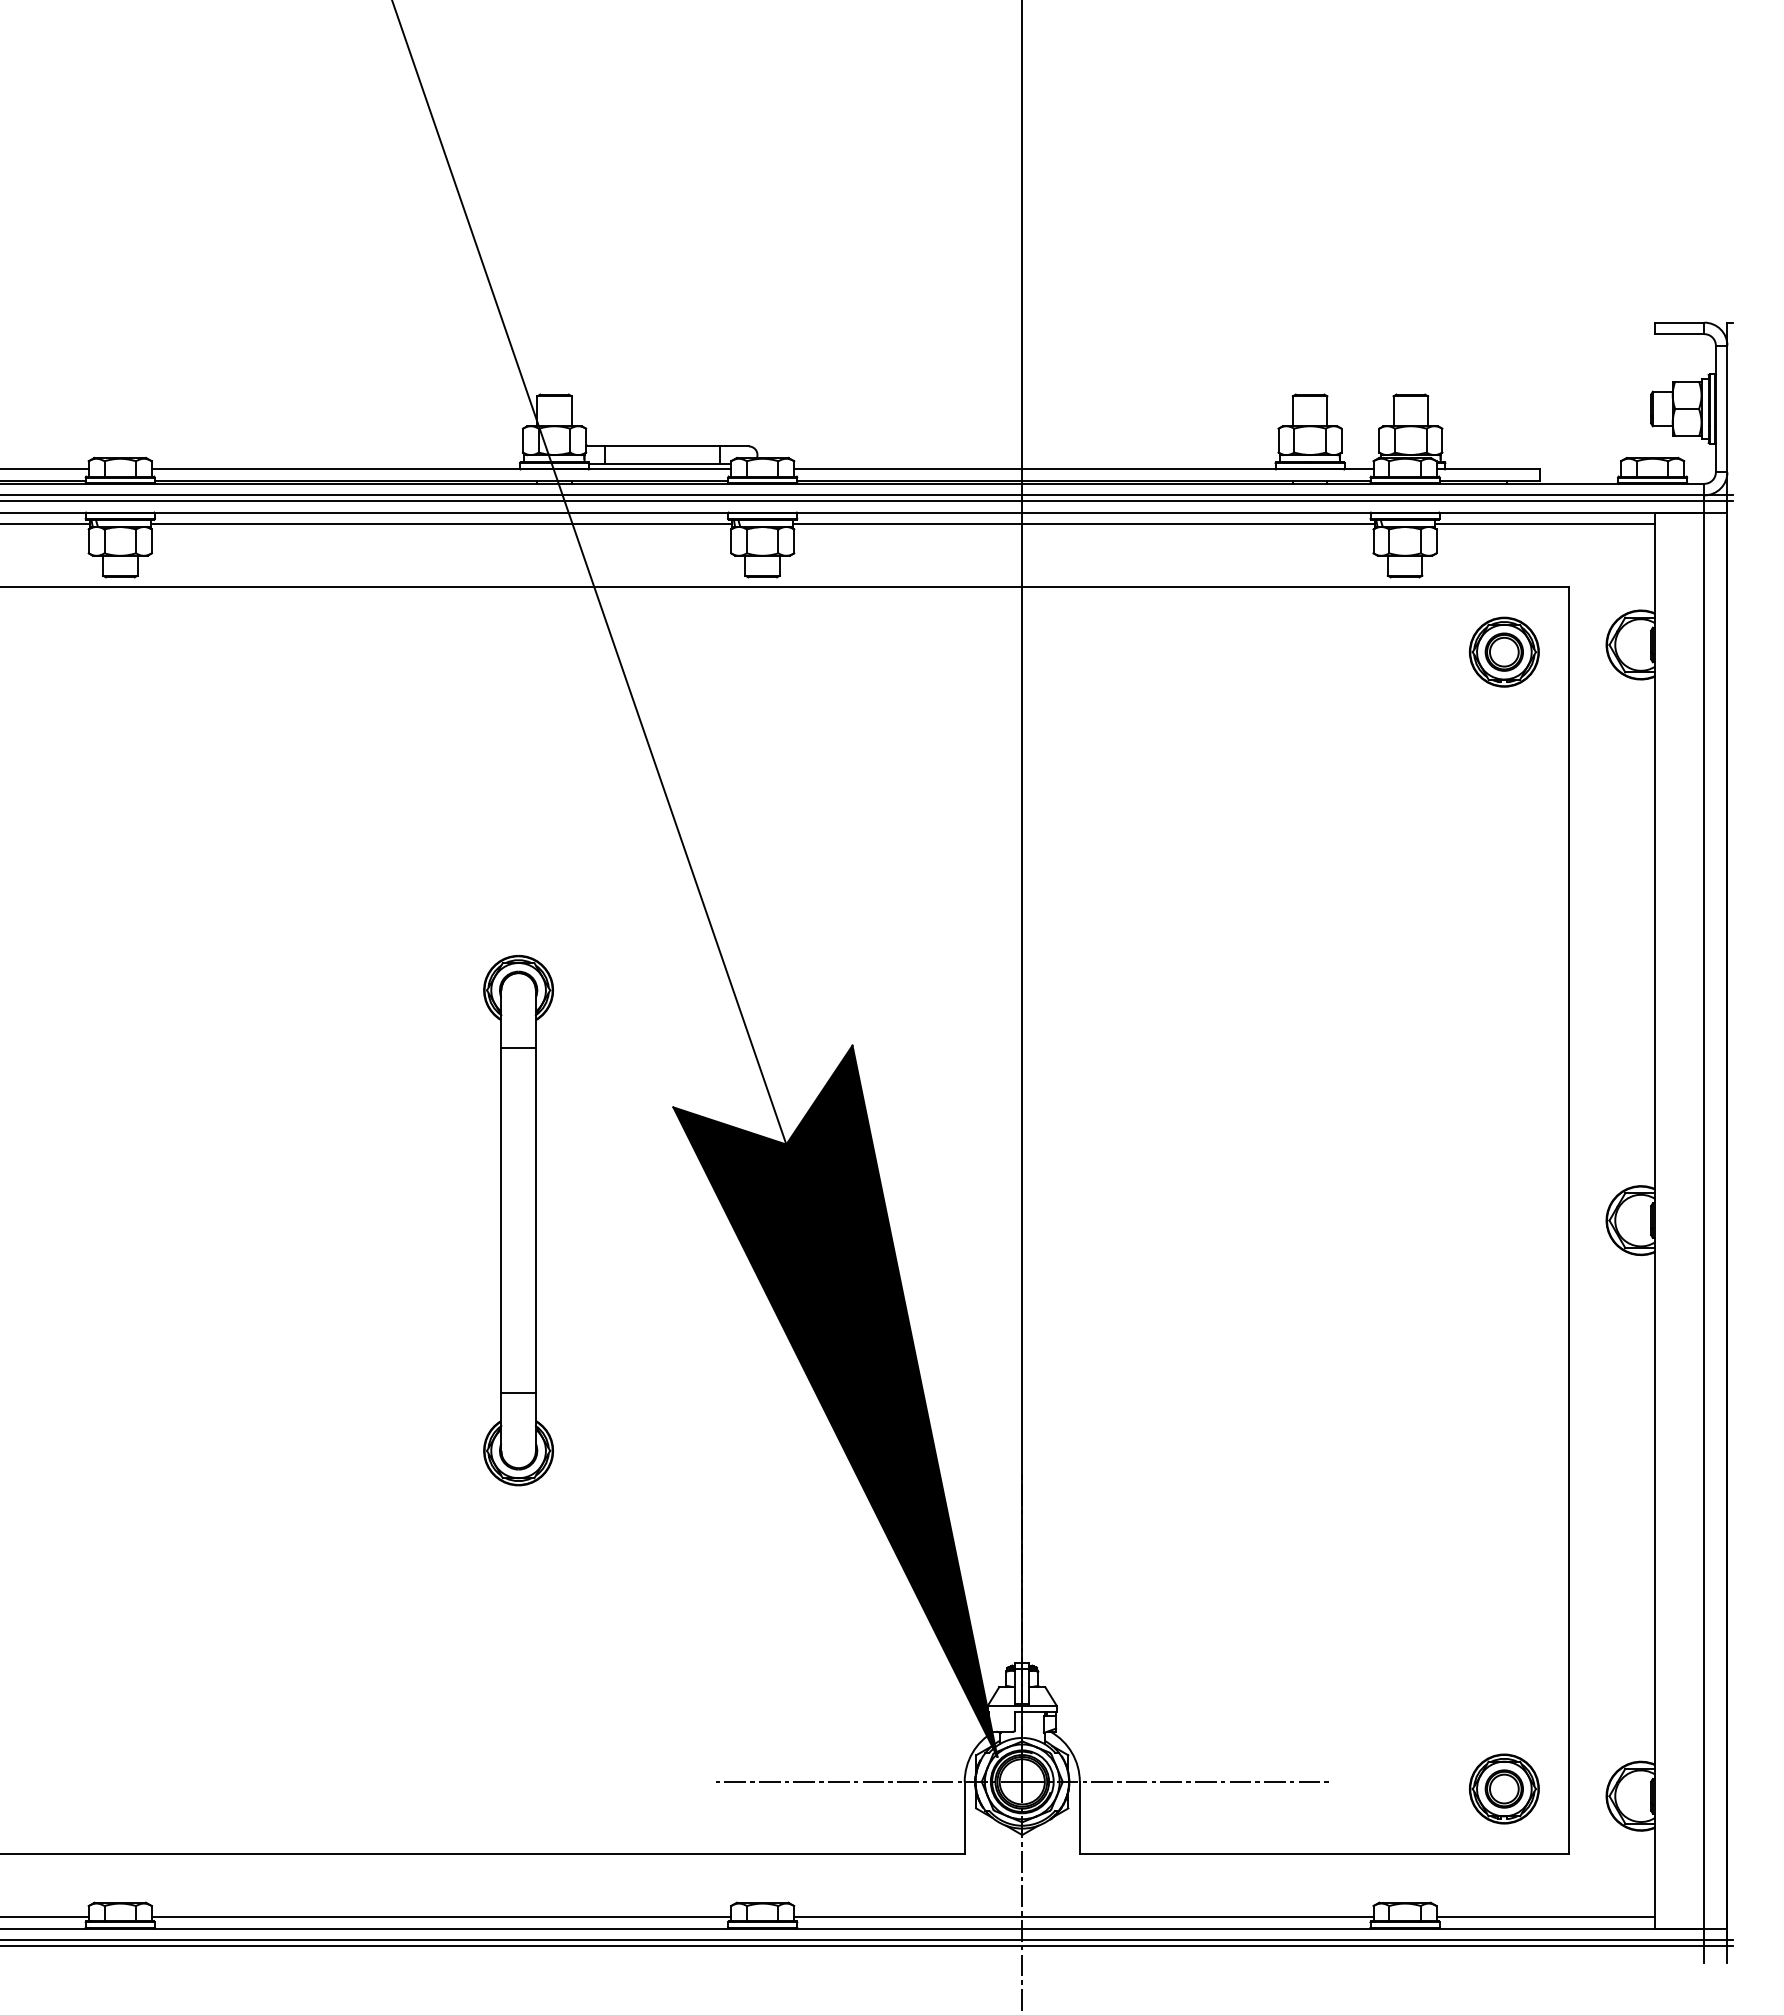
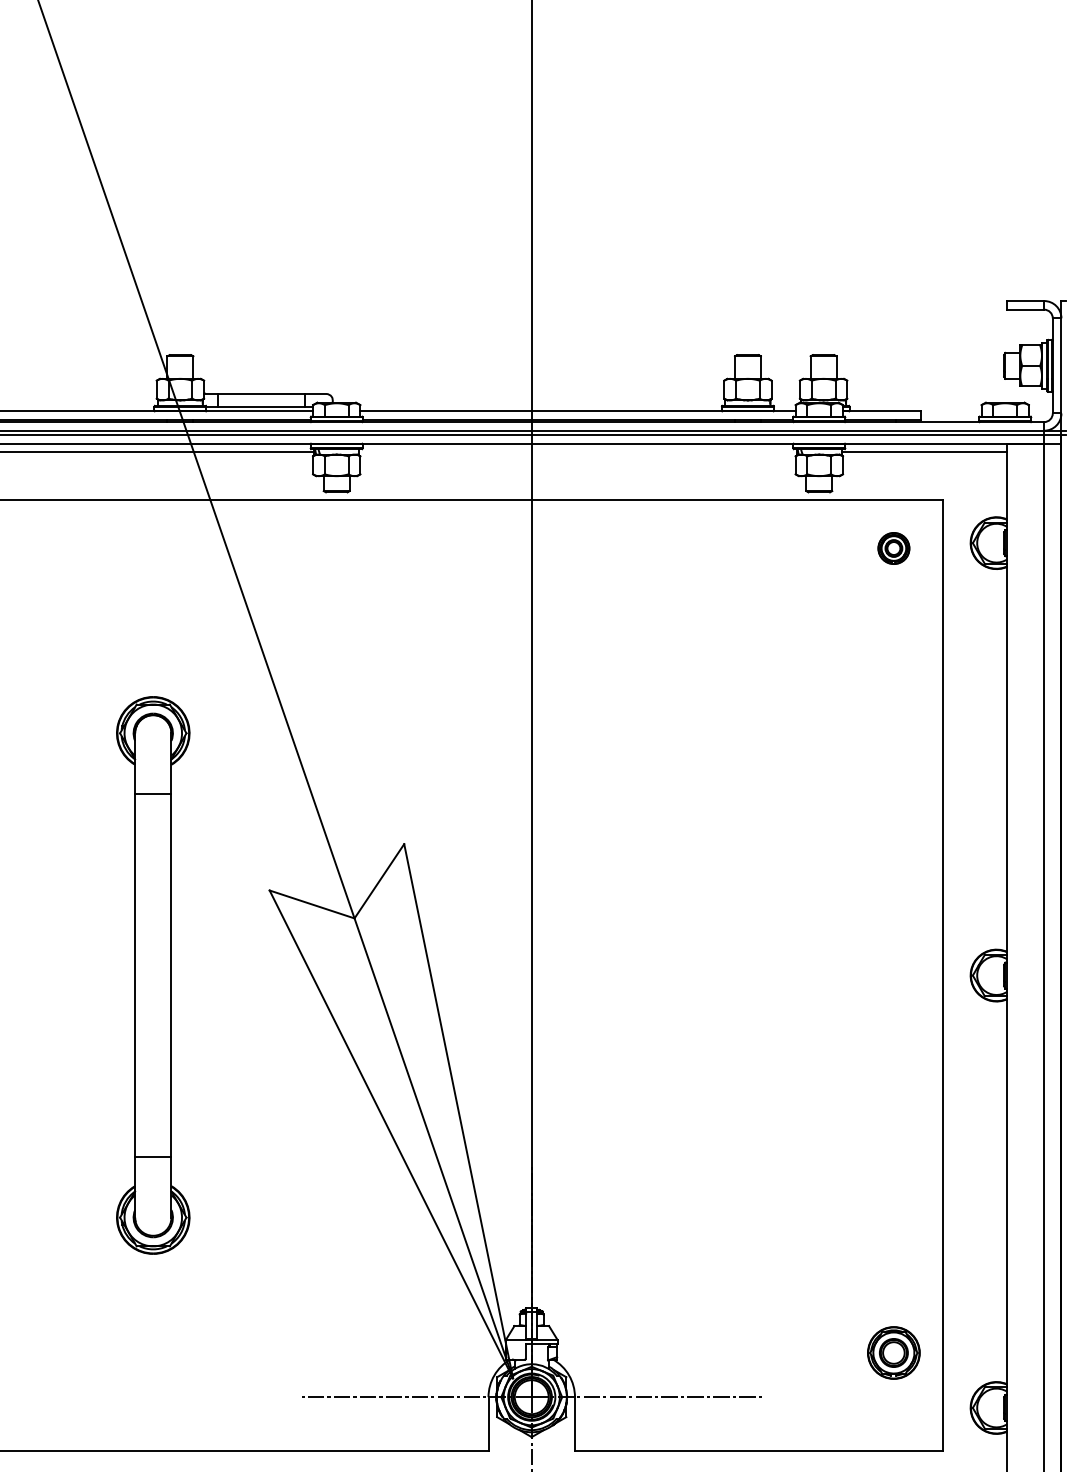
line: (1083, 524) -> (577, 452), removed
part: (1504, 651) -> (893, 548), size x0.6
part: (518, 1220) -> (153, 975), size x1.4
fill: (835, 1400) -> (391, 1110), removed
part: (1504, 1788) -> (893, 1352), moved

